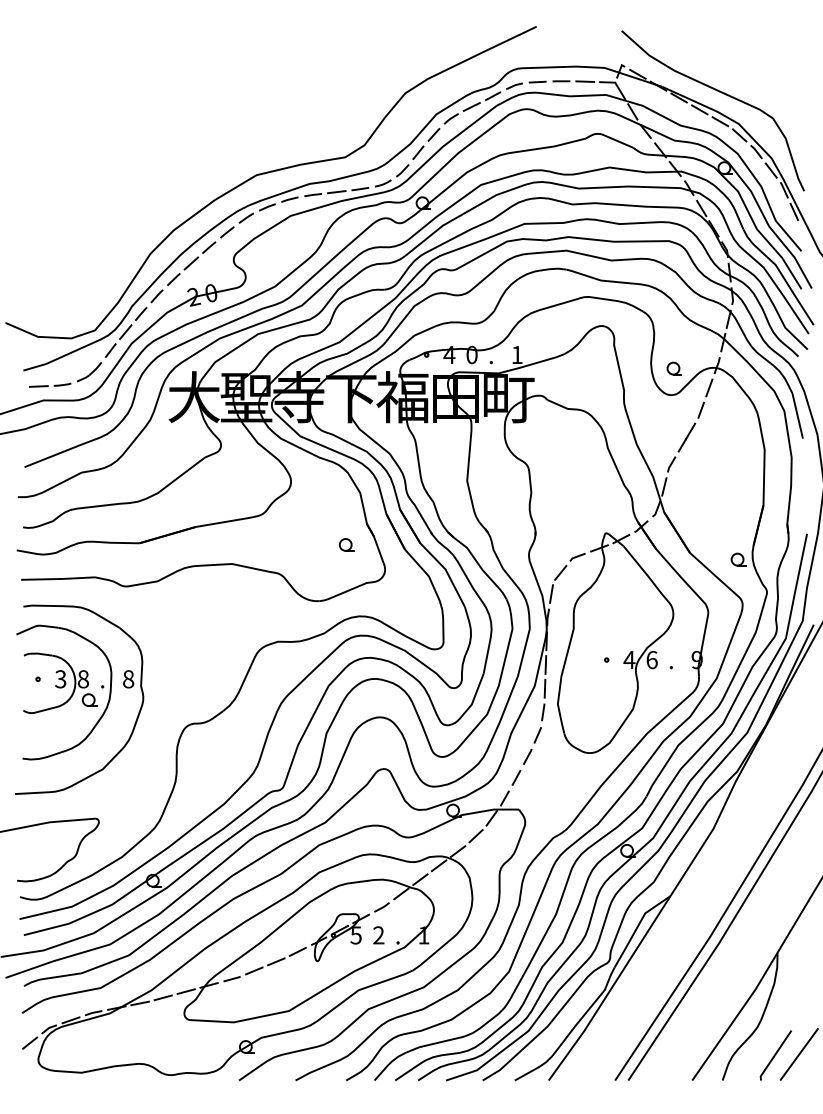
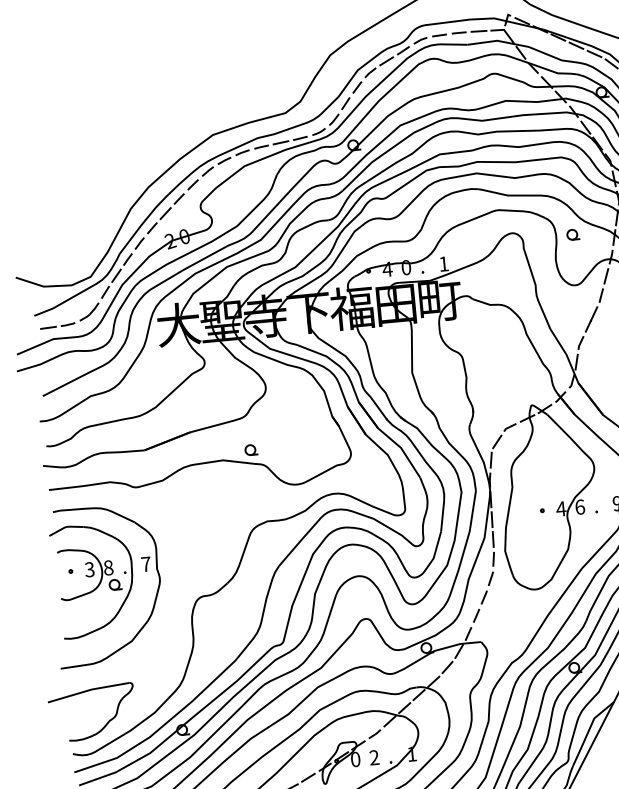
part: (673, 368) -> (572, 234), moved
part: (346, 544) -> (251, 449), moved
text: (128, 679) -> (146, 564), 8 -> 7
text: (355, 935) -> (355, 759), 5 -> 0

